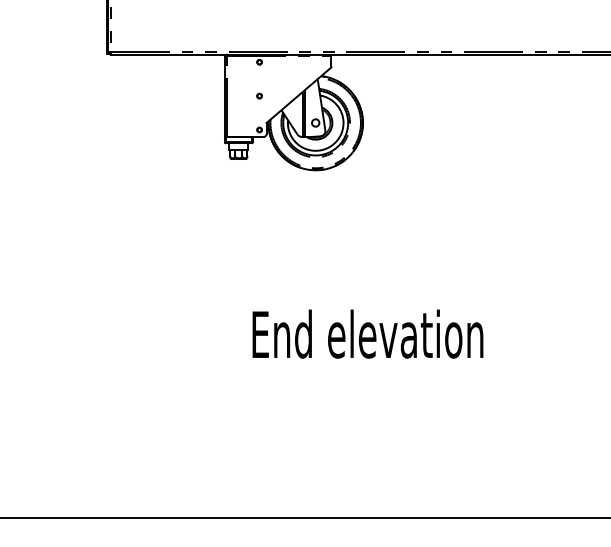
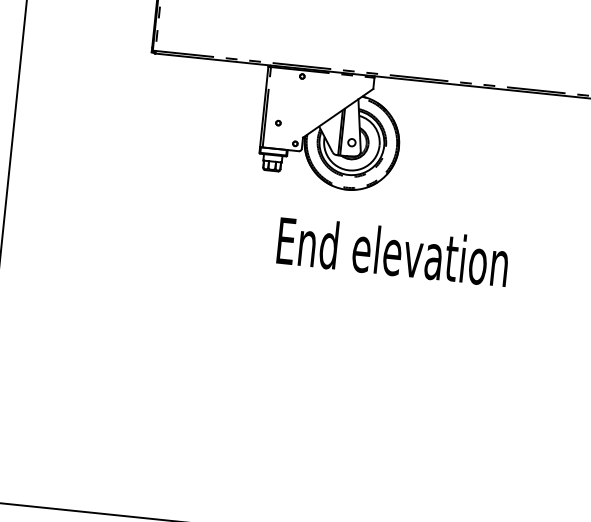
part: (259, 95) -> (278, 122), moved
text: (367, 333) -> (392, 250), moved

